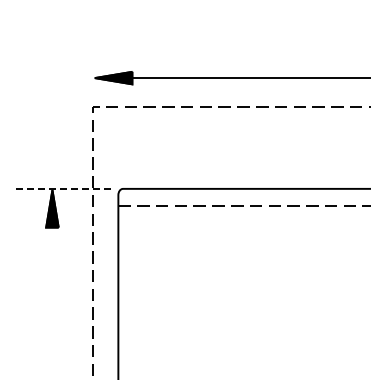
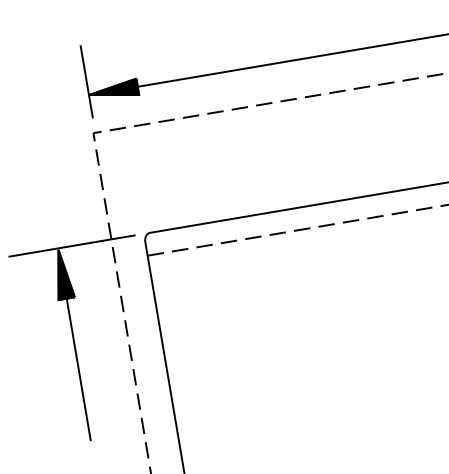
line: (94, 67) -> (86, 81), added
line: (62, 188) -> (71, 245), dashed -> solid
line: (52, 281) -> (78, 368), added

